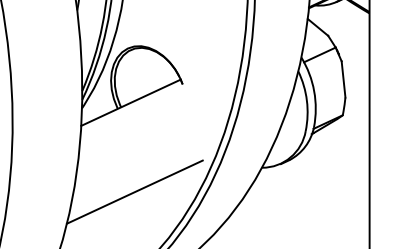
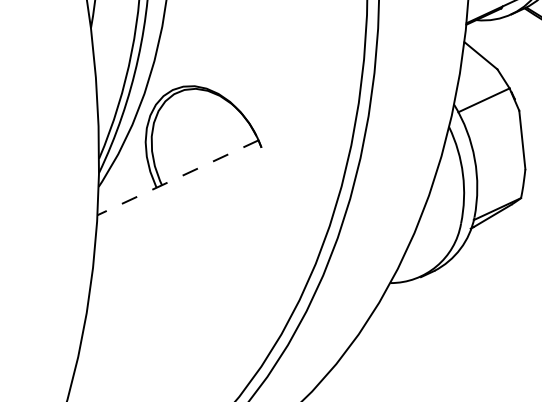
line: (131, 102) -> (178, 177), solid -> dashed
line: (134, 191) -> (183, 321), removed

